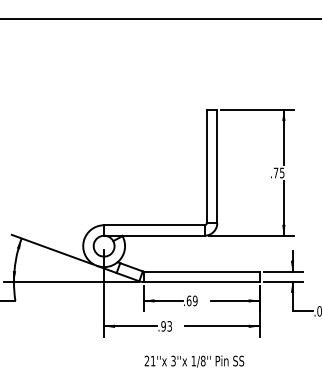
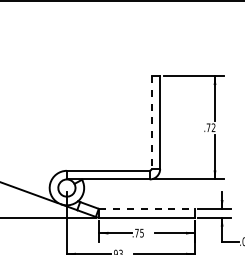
line: (206, 167) -> (151, 123), solid -> dashed
text: (282, 172) -> (213, 127), .75 -> .72
line: (201, 271) -> (147, 208), solid -> dashed
text: (191, 300) -> (138, 232), .69 -> .75

